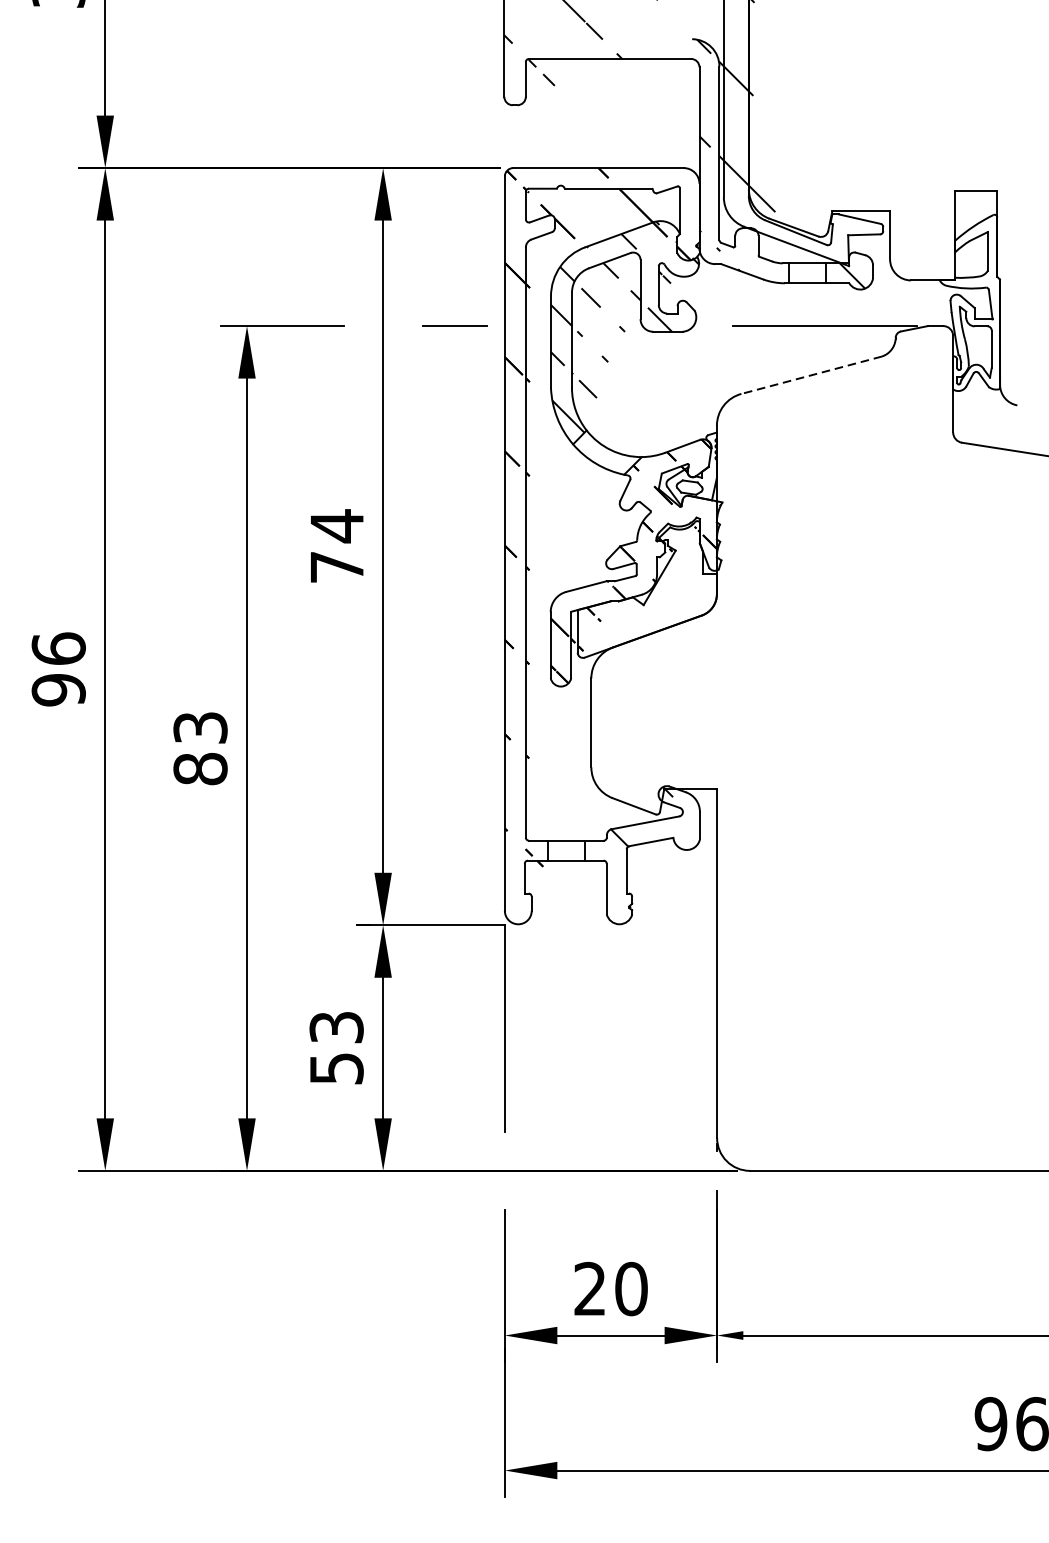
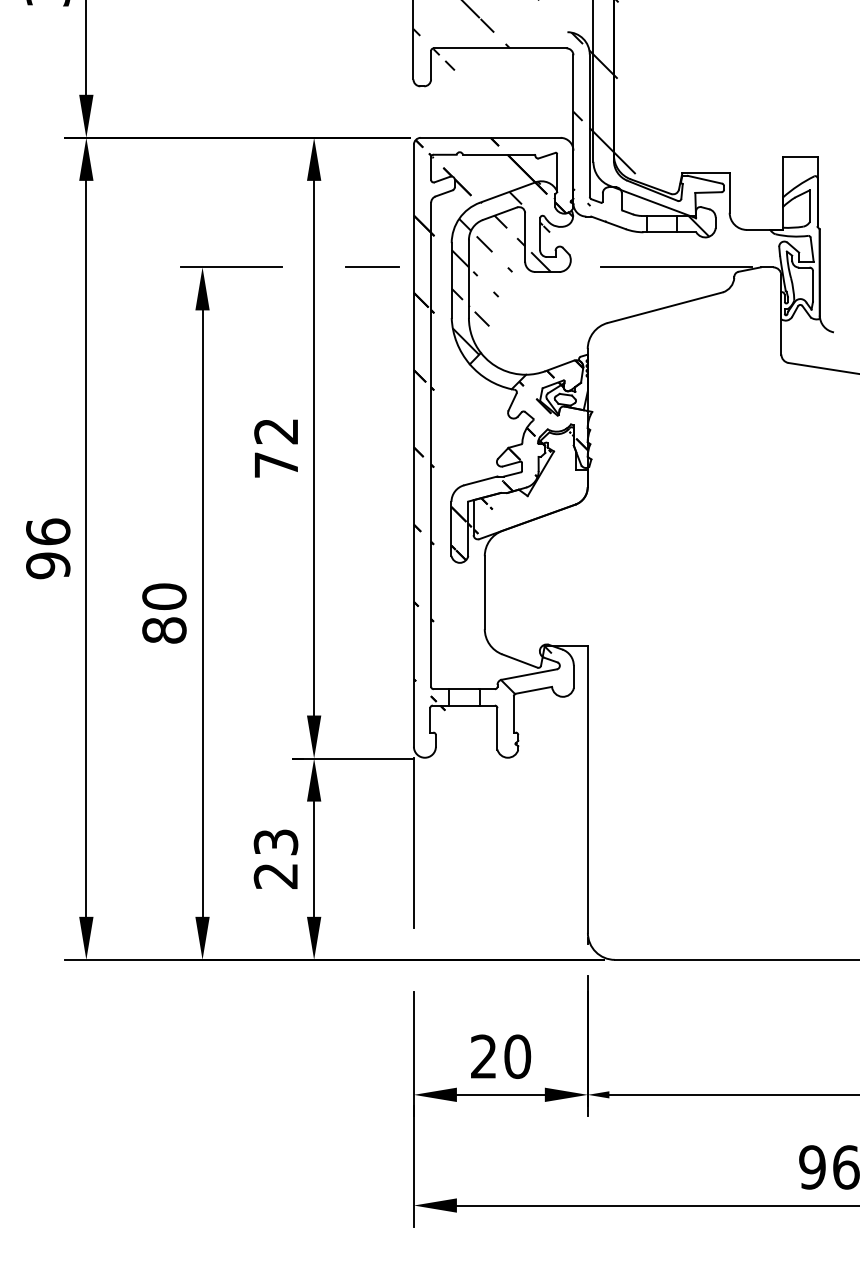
line: (811, 375) -> (665, 307), dashed -> solid
text: (336, 526) -> (275, 431), 74 -> 72
text: (200, 727) -> (164, 596), 83 -> 80
text: (336, 1069) -> (275, 876), 53 -> 23

